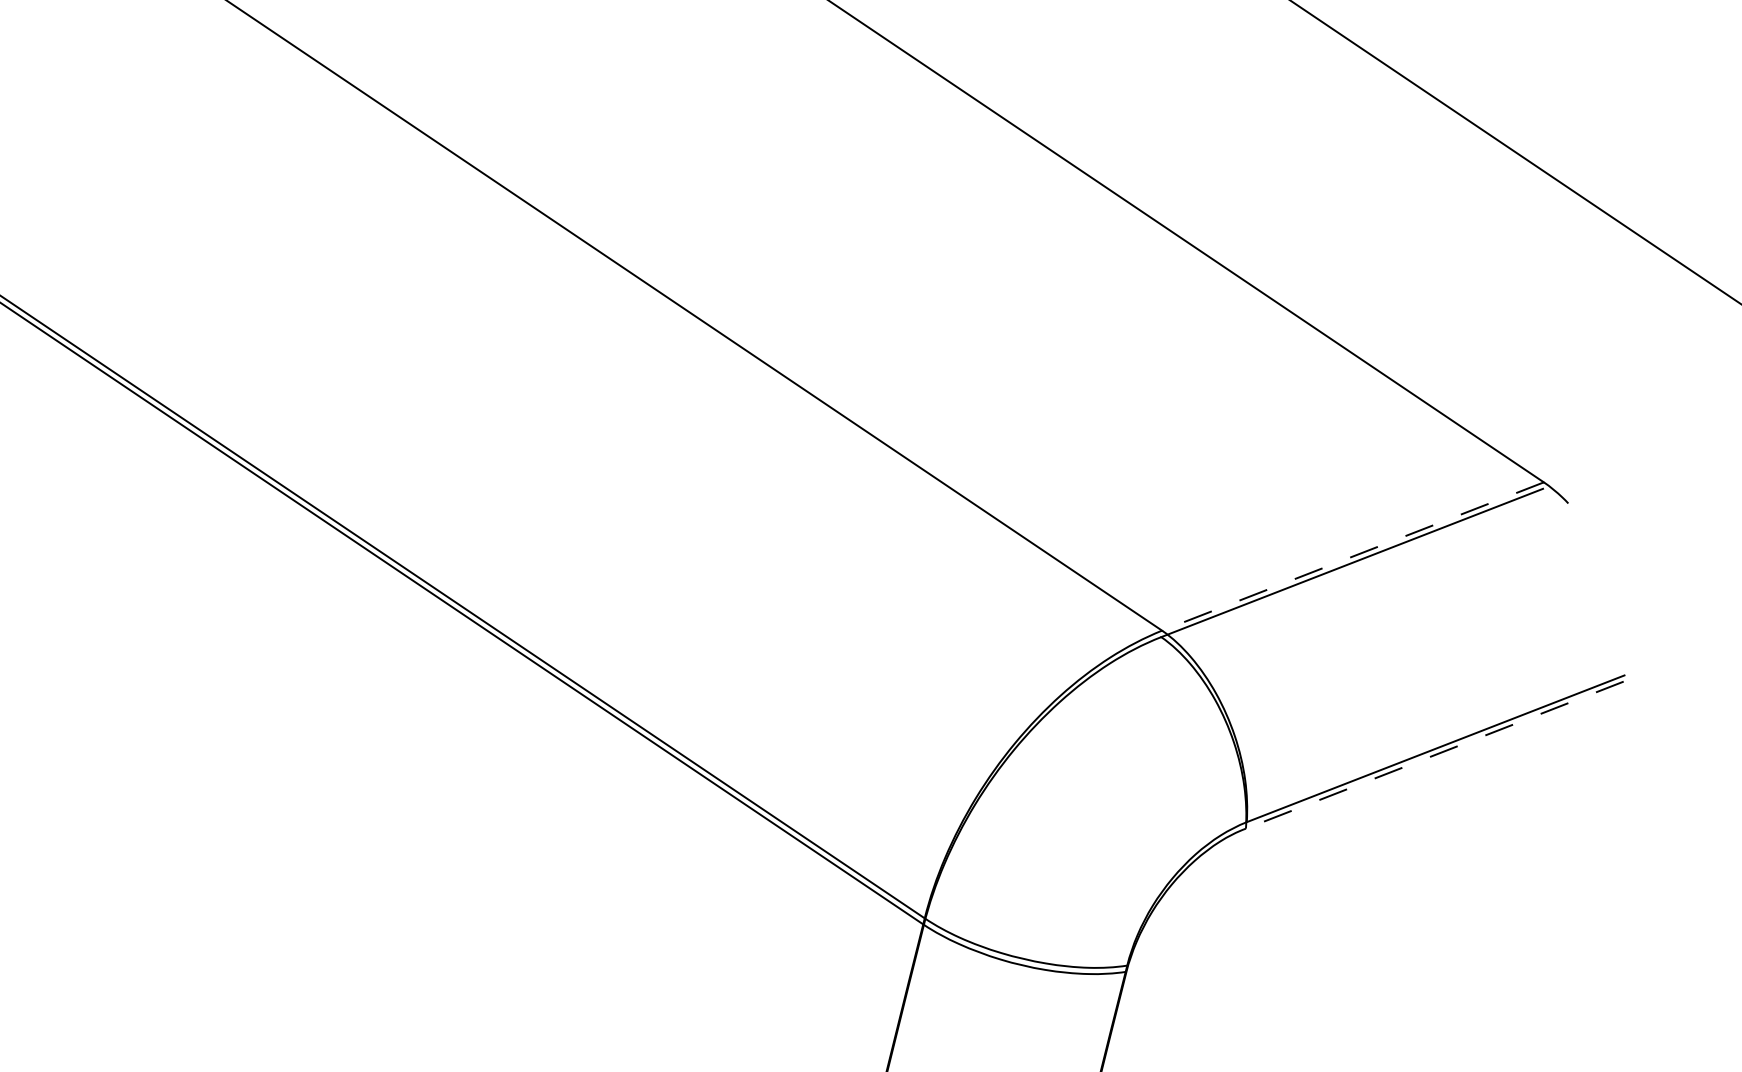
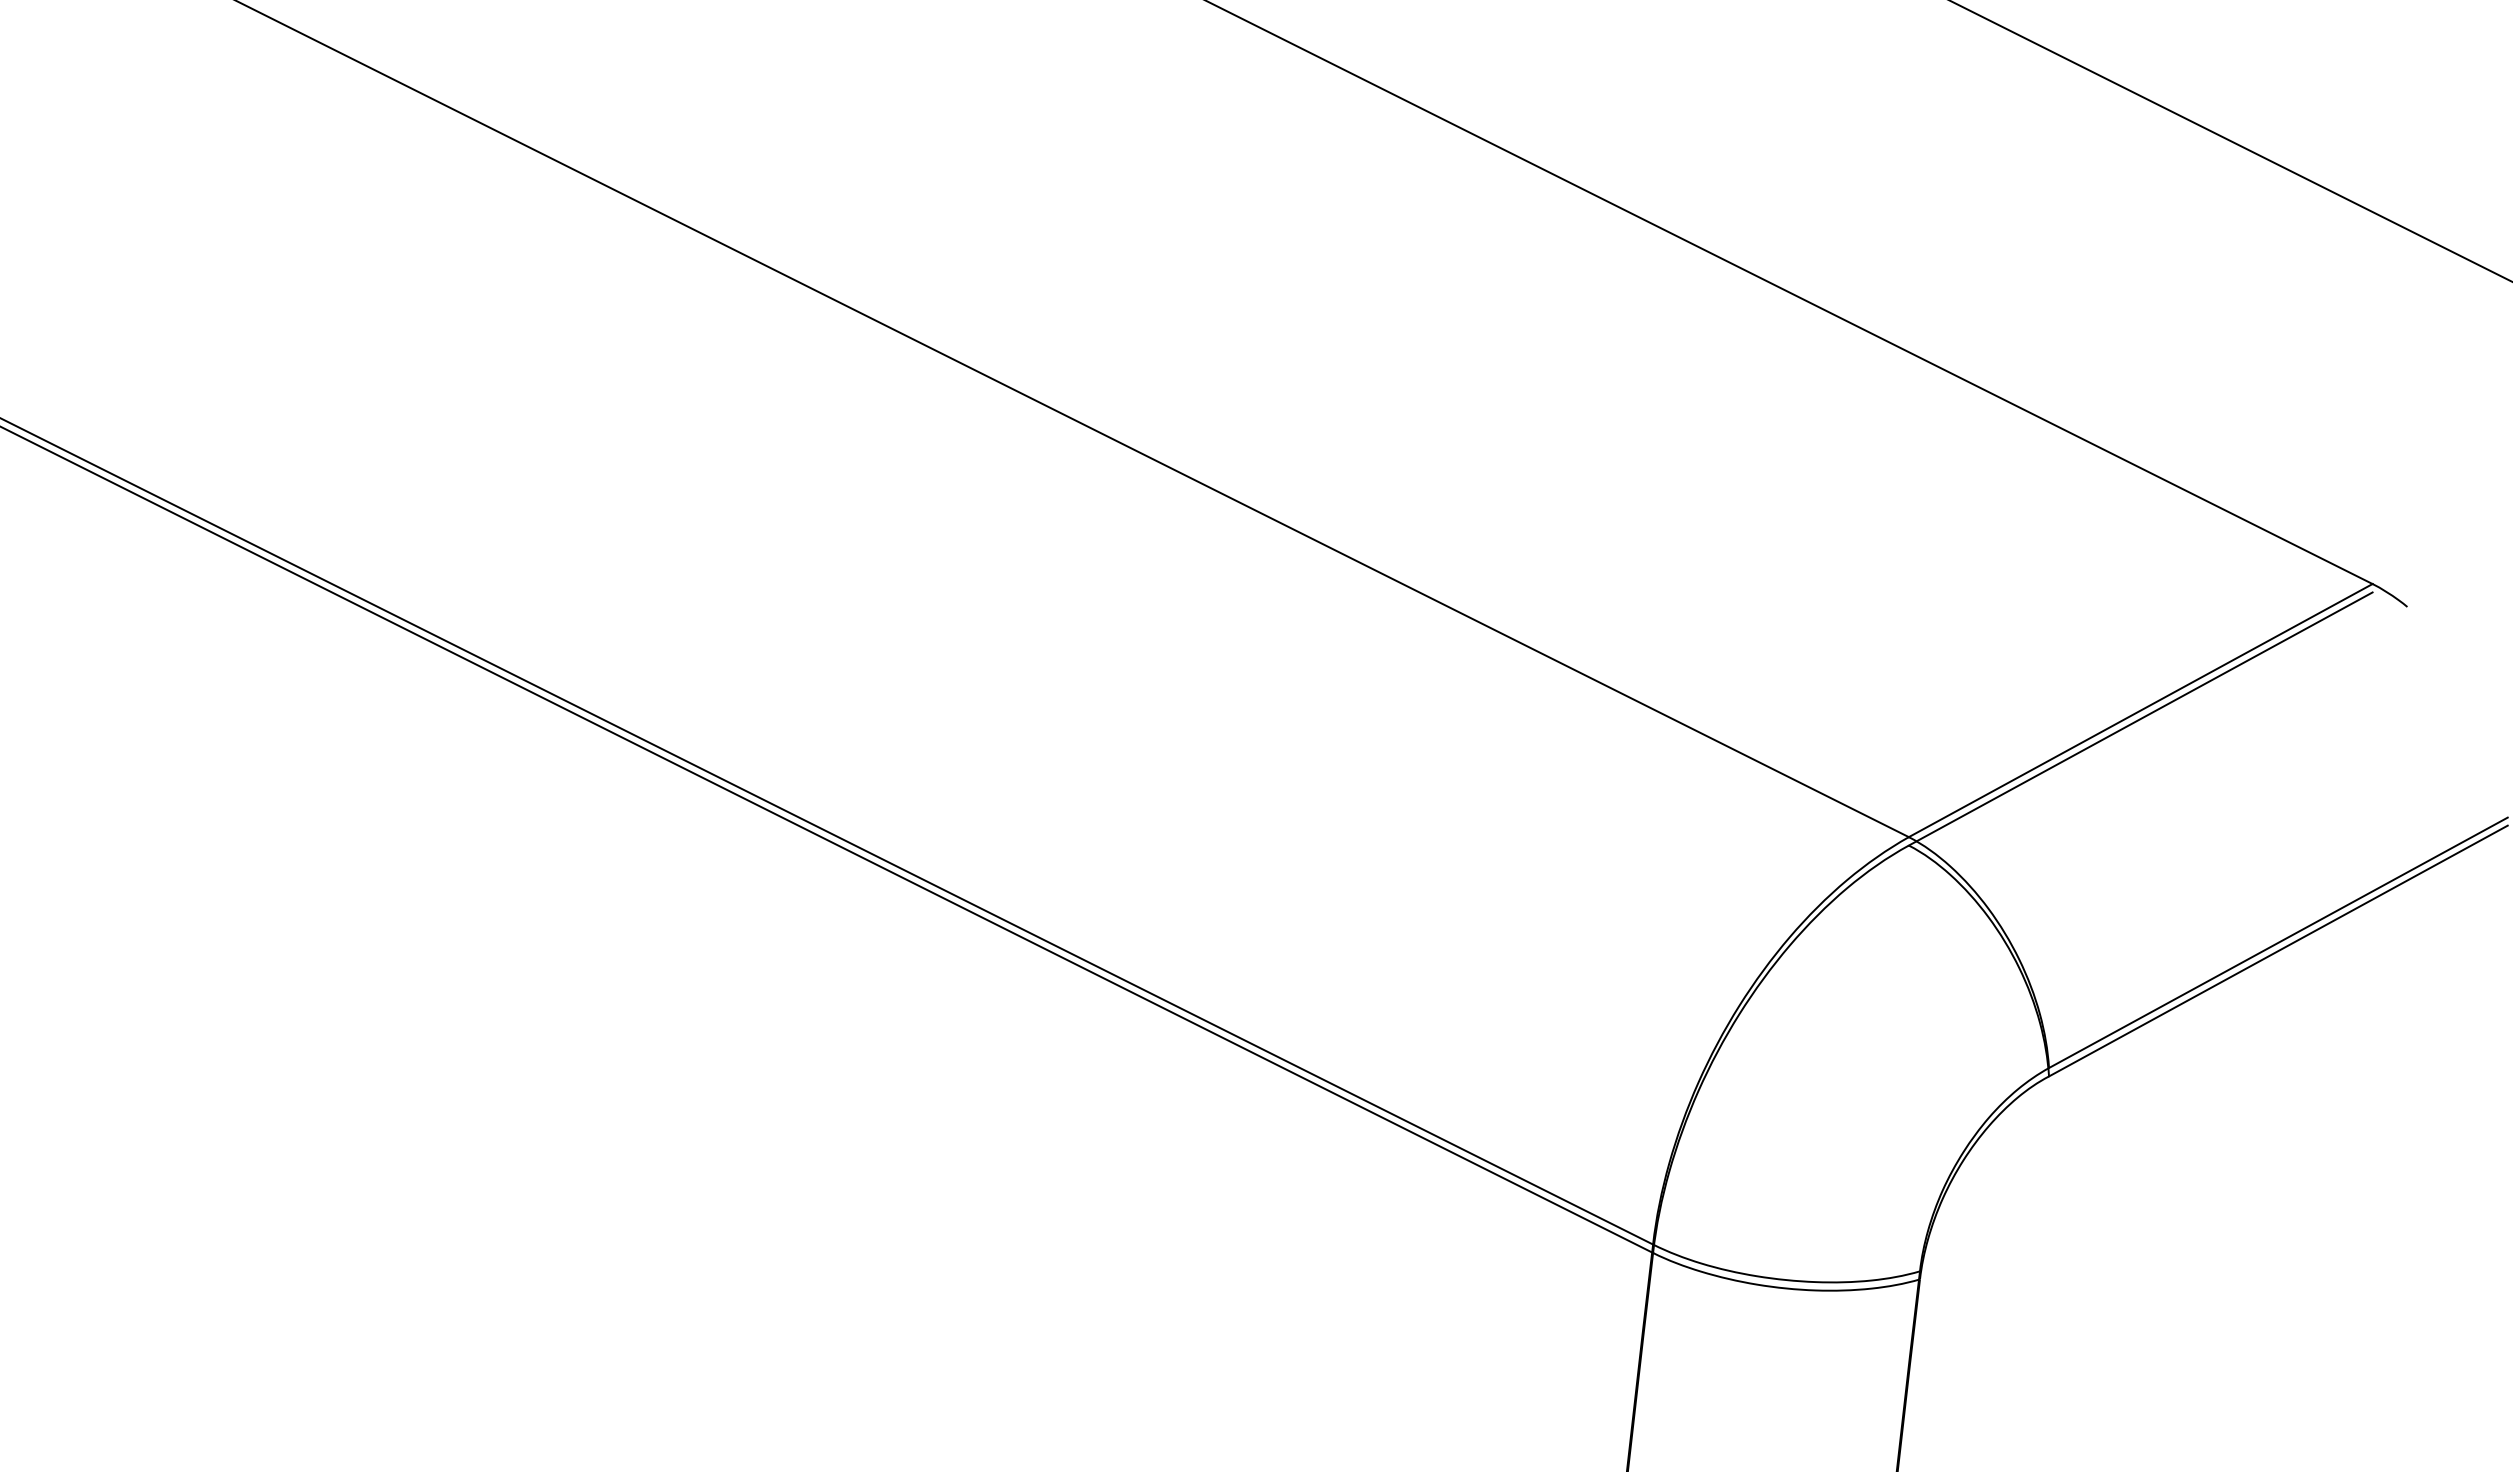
line: (1352, 556) -> (2140, 710), dashed -> solid
line: (1434, 755) -> (2277, 951), dashed -> solid

